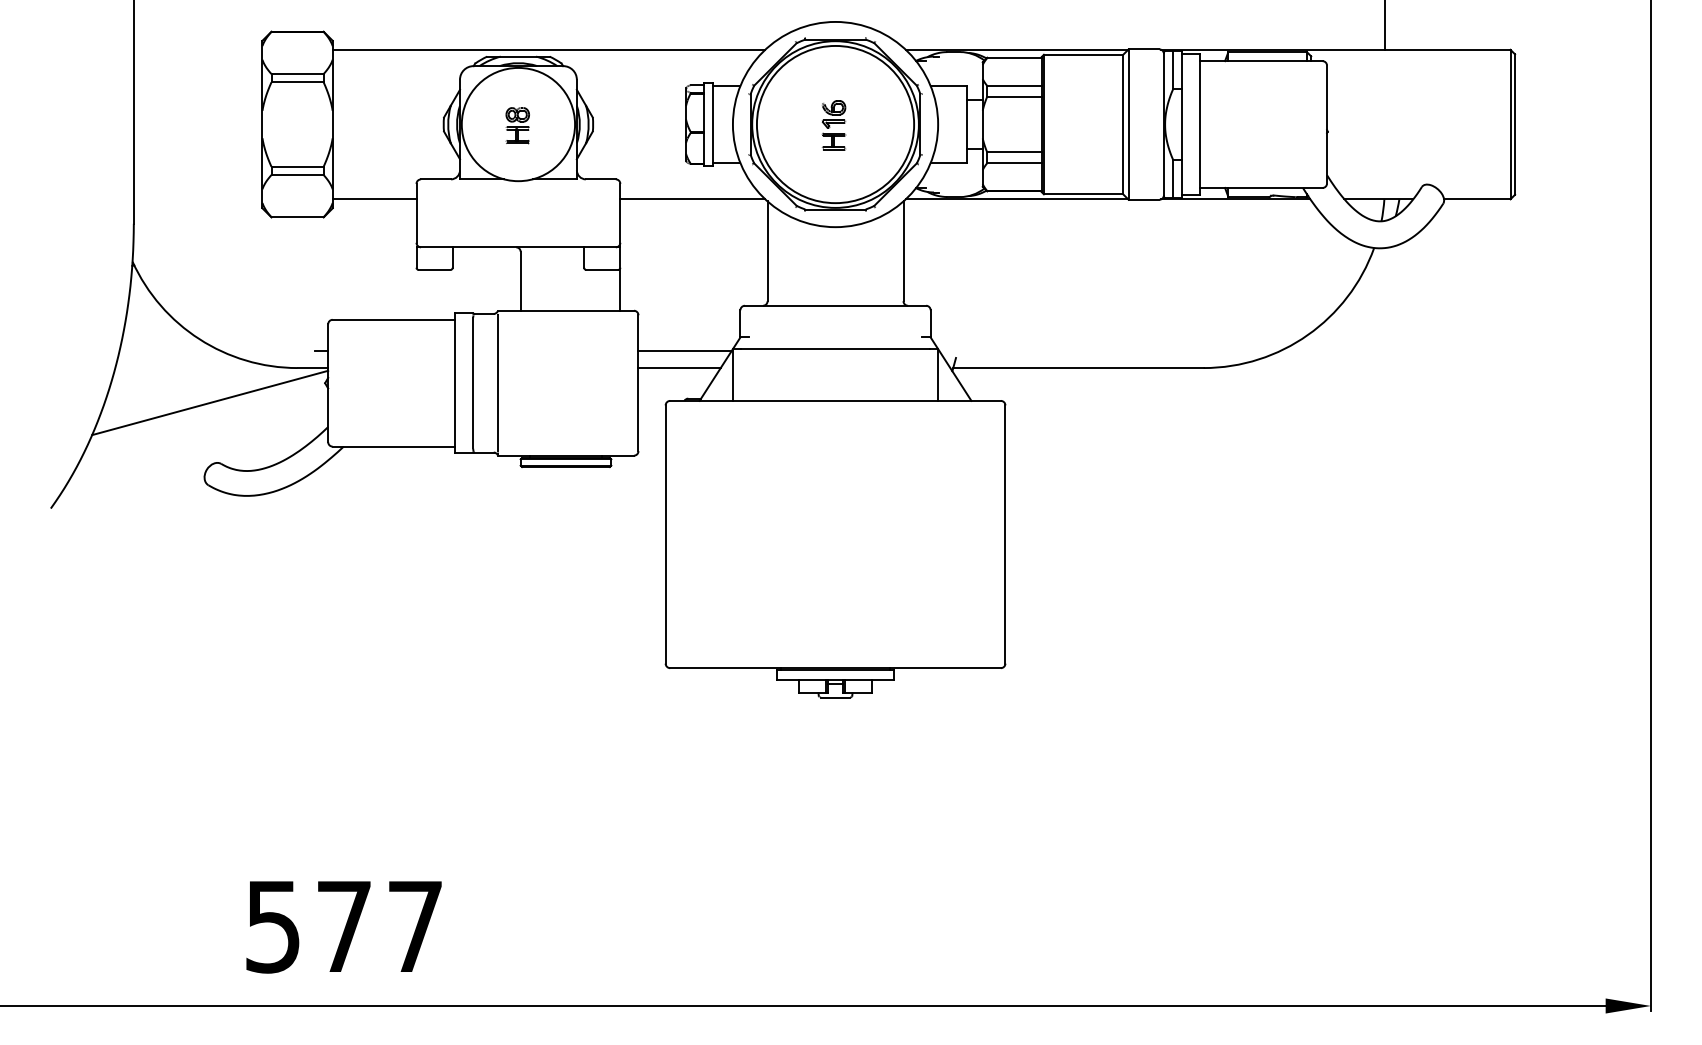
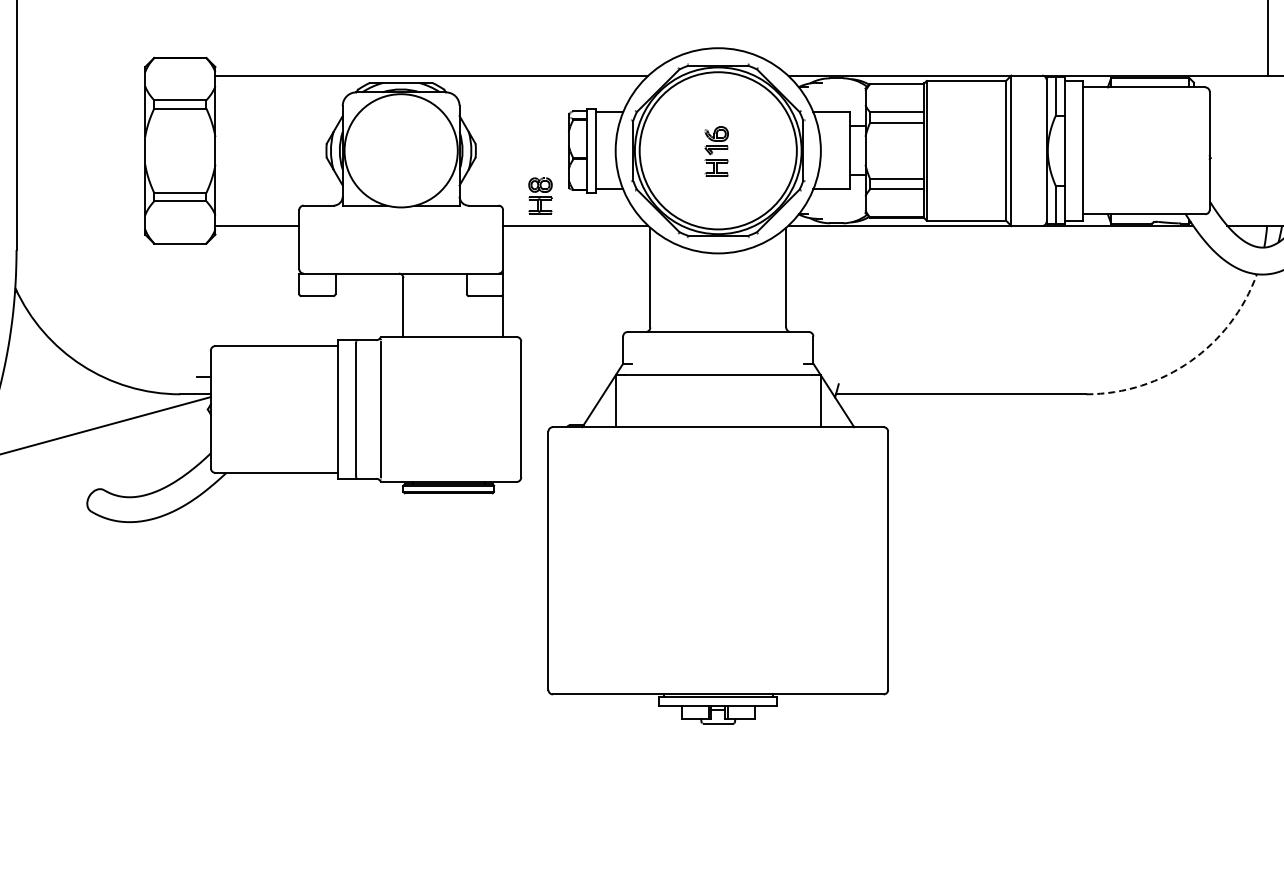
part: (517, 125) -> (540, 195), moved
arc: (1307, 335) -> (1190, 361), solid -> dashed
line: (684, 351) -> (567, 377), removed
line: (679, 368) -> (562, 394), removed

